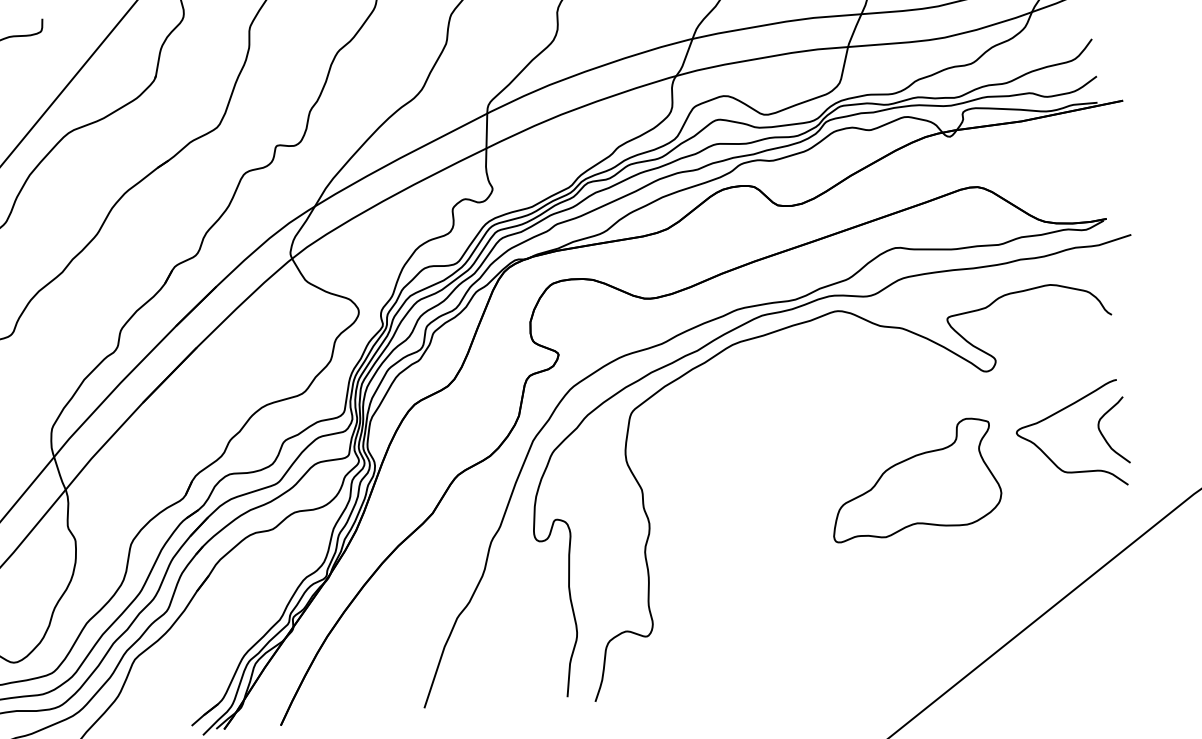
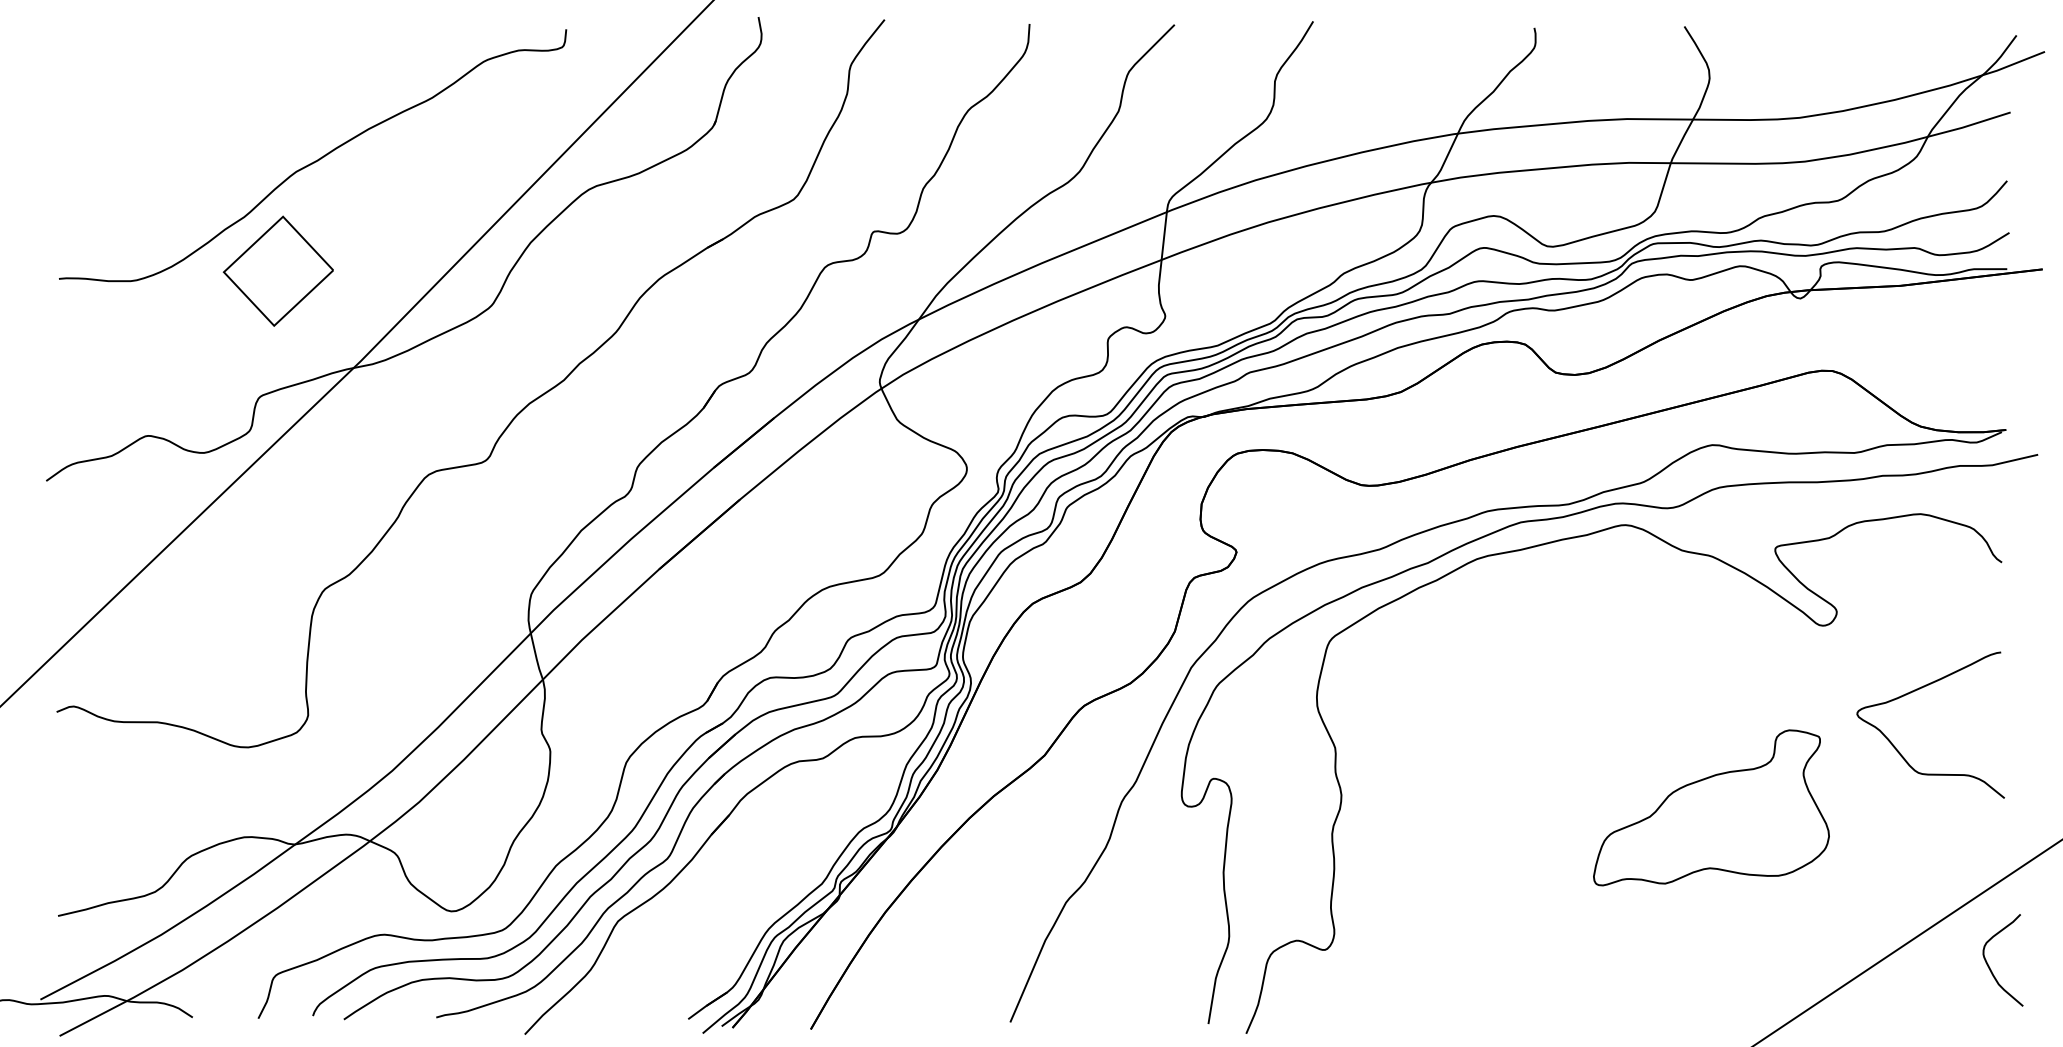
curve: (1104, 436) -> (1990, 967), moved
part: (914, 479) -> (1711, 807), moved

